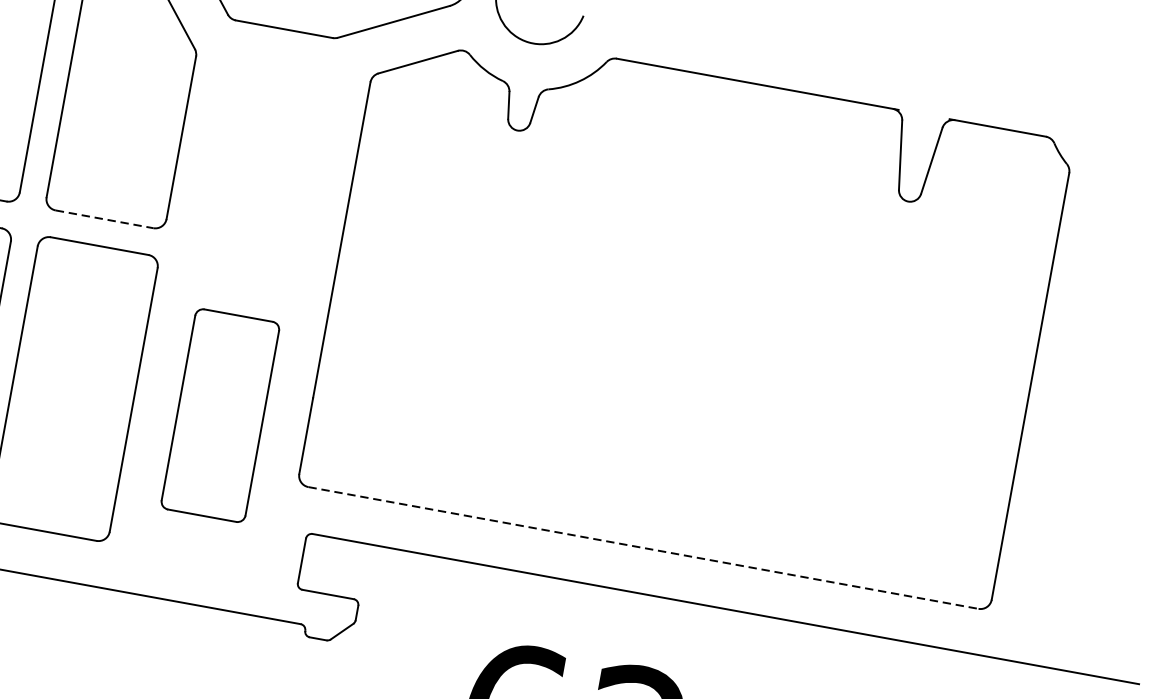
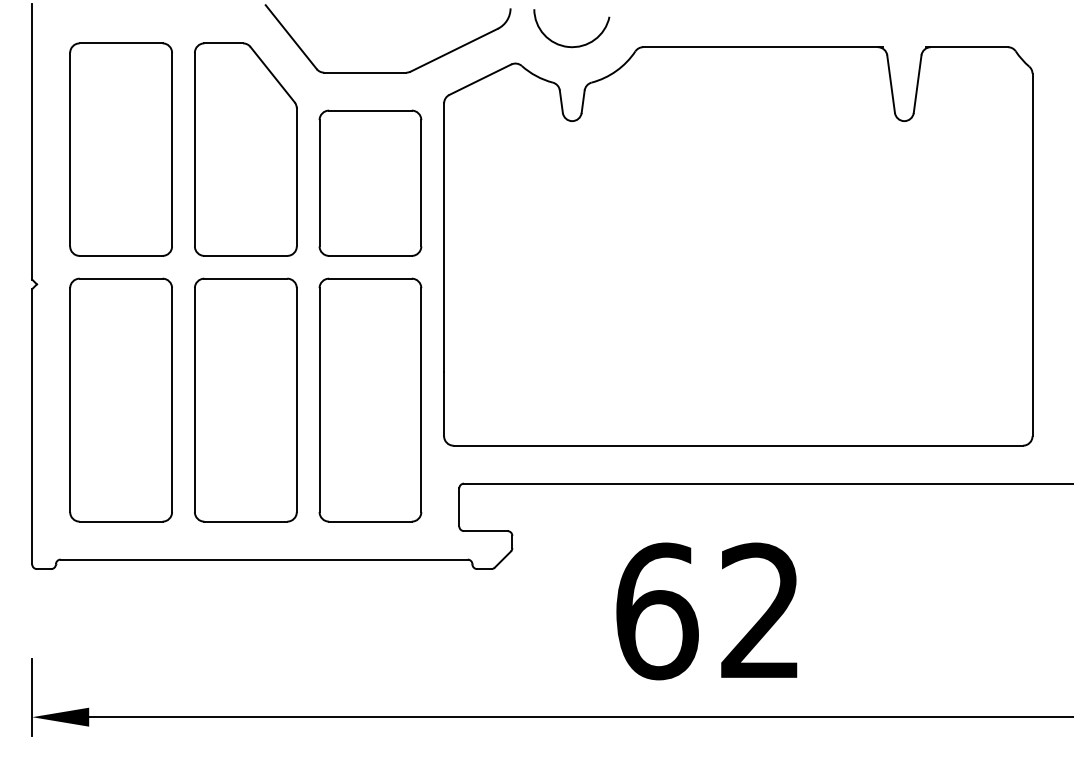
part: (266, 159) -> (370, 182), added
line: (105, 218) -> (246, 255), dashed -> solid
part: (220, 414) -> (370, 399), size x1.43
line: (643, 547) -> (738, 445), dashed -> solid

